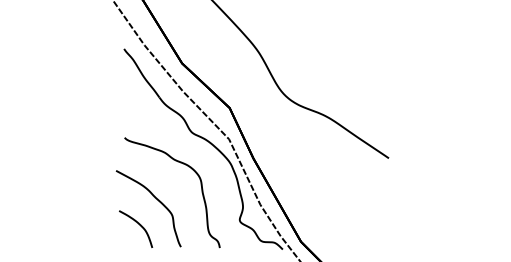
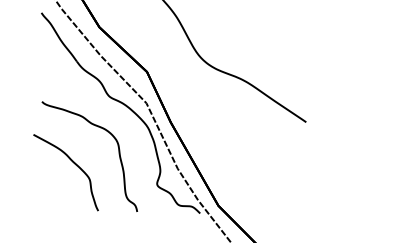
curve: (139, 225) -> (56, 189), removed

